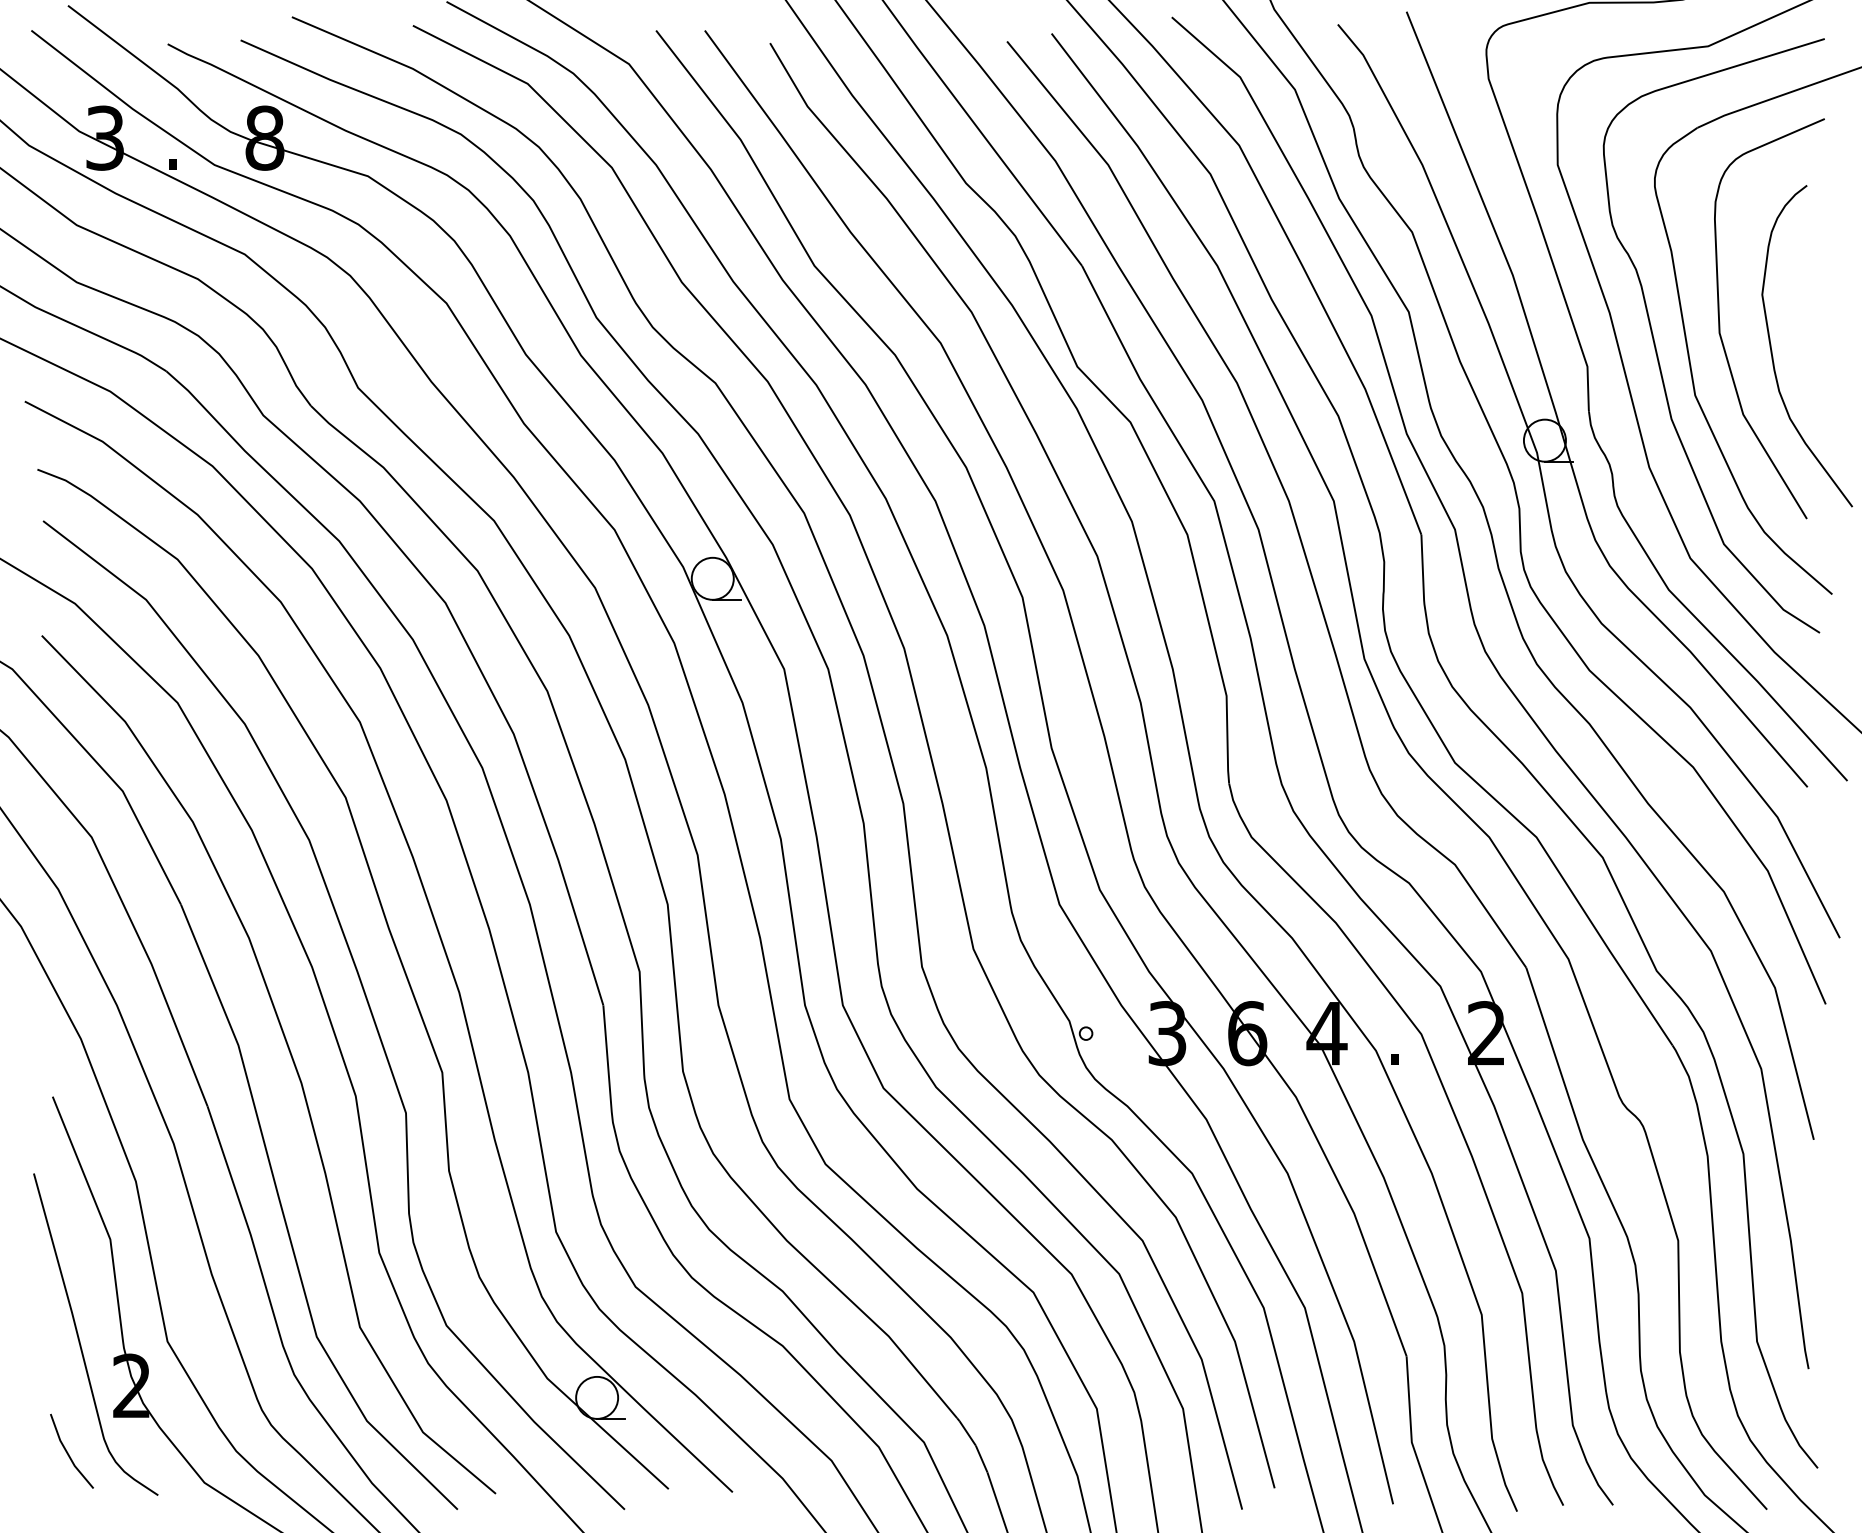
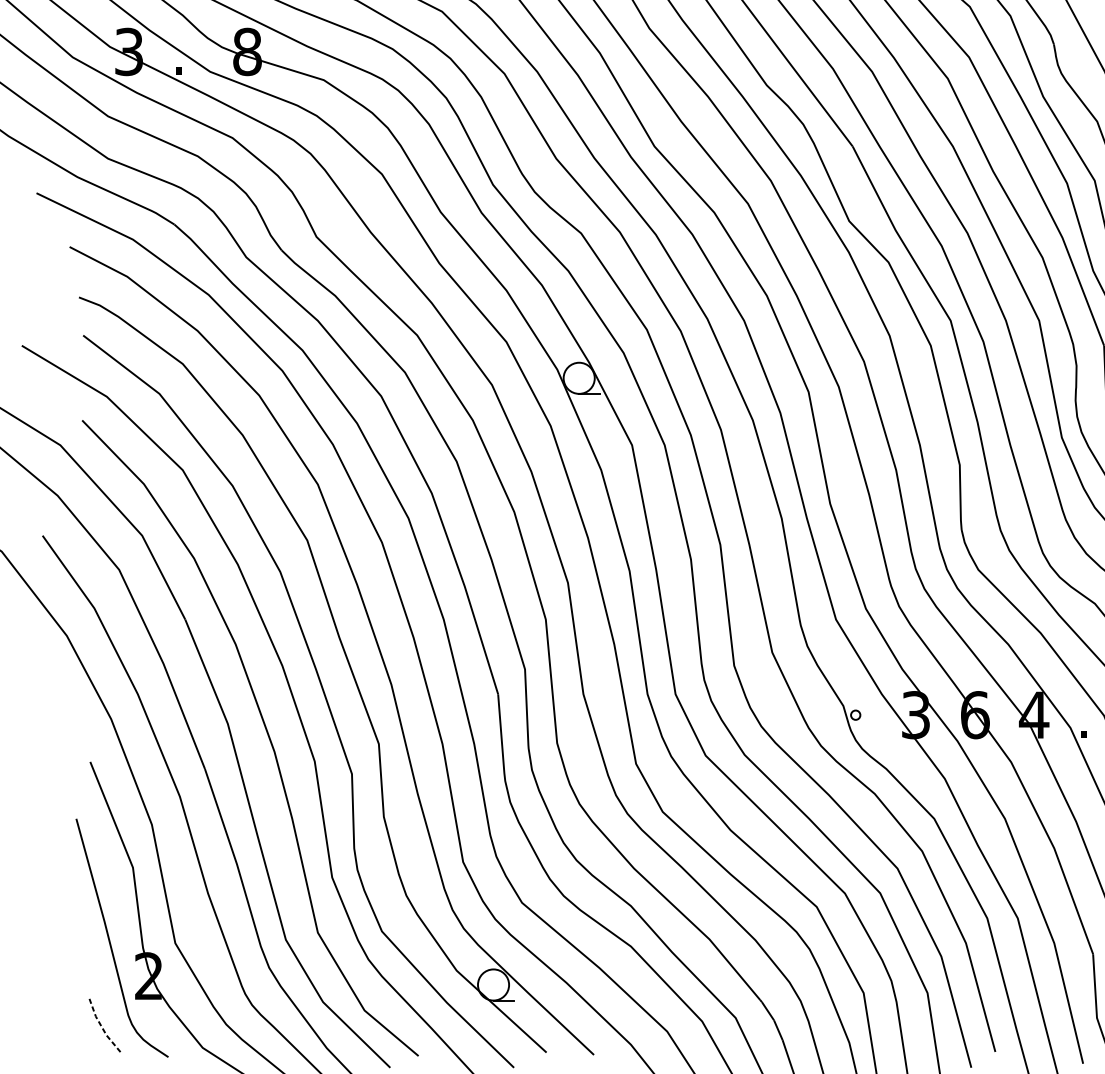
line: (67, 1453) -> (101, 1026), solid -> dashed

